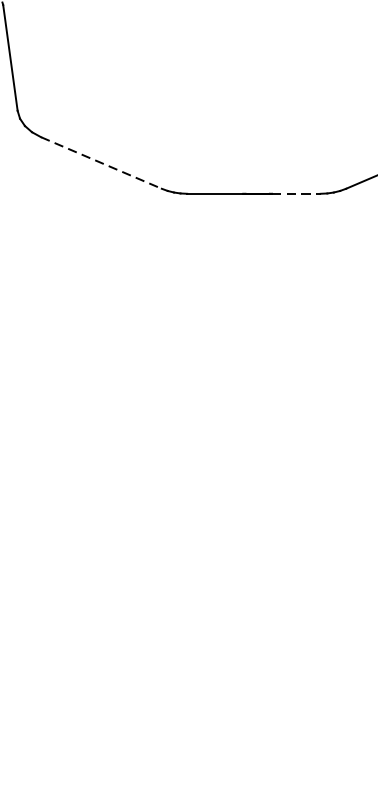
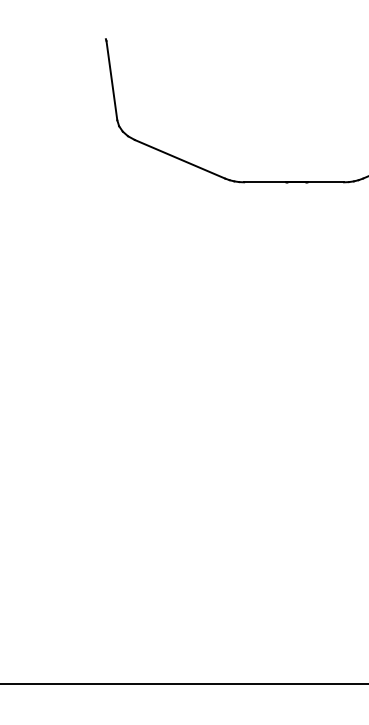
line: (102, 163) -> (180, 159), dashed -> solid
line: (297, 194) -> (326, 182), dashed -> solid

